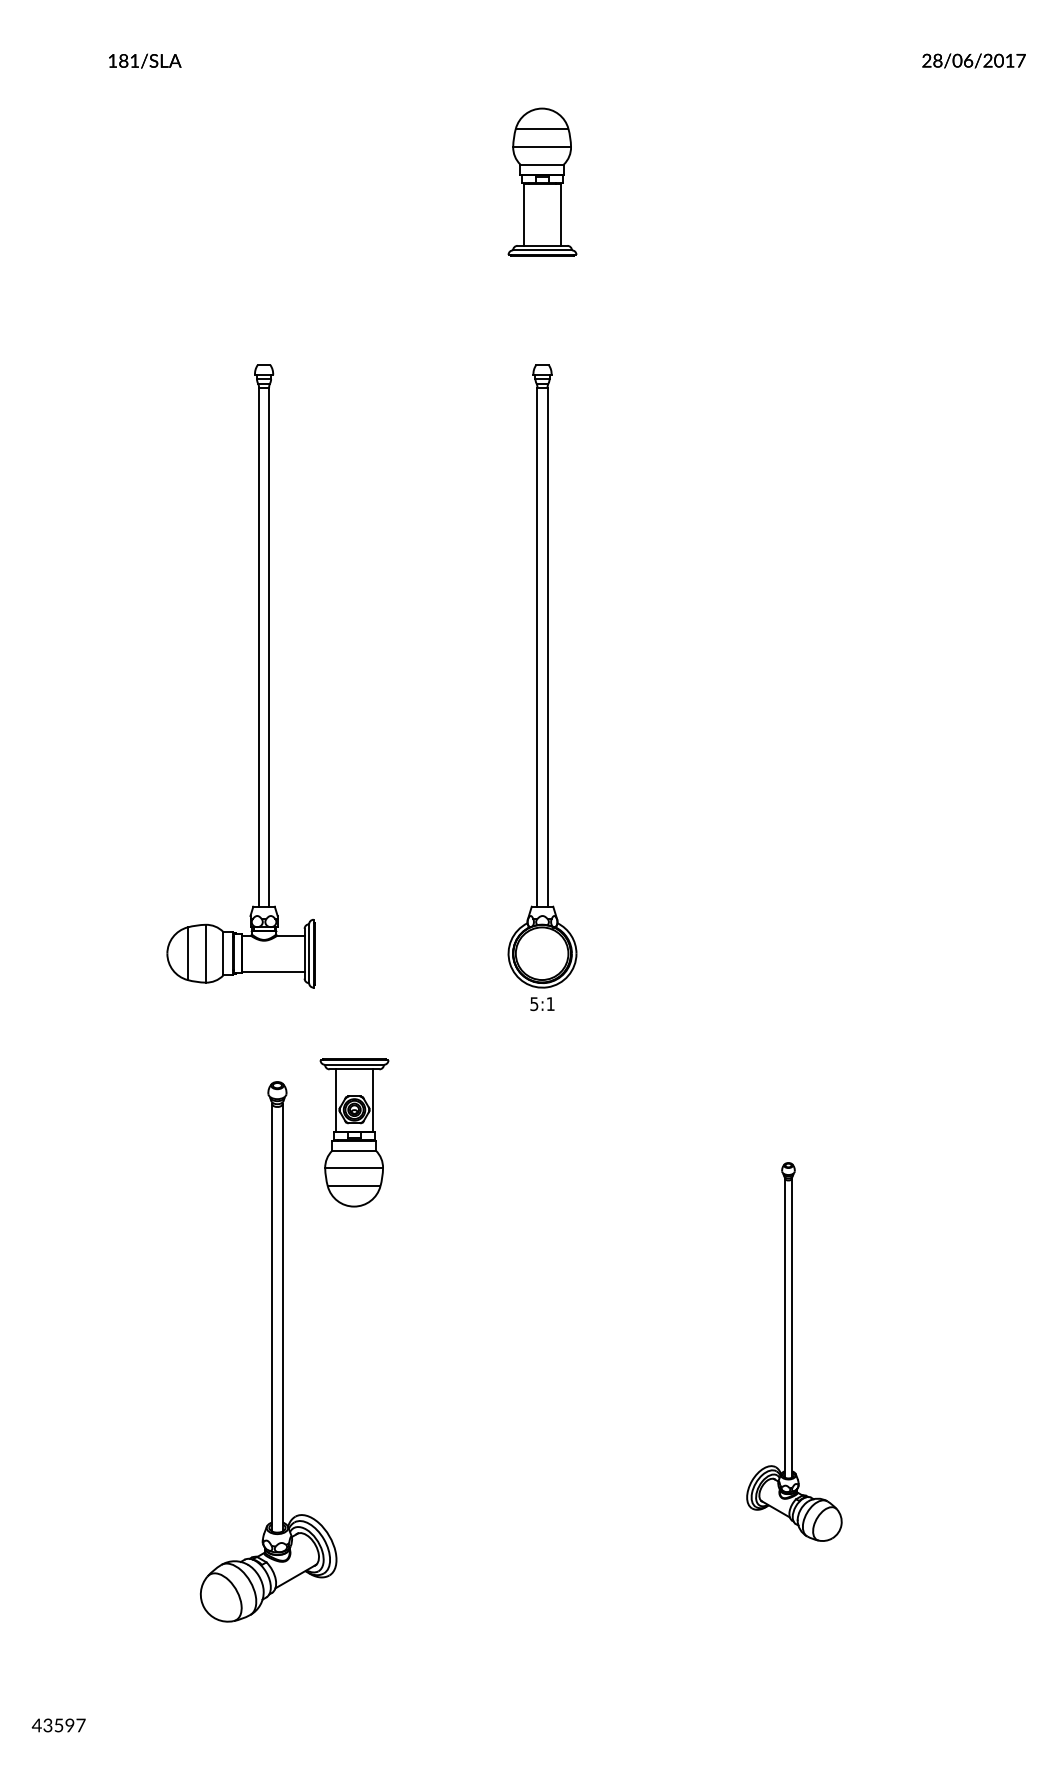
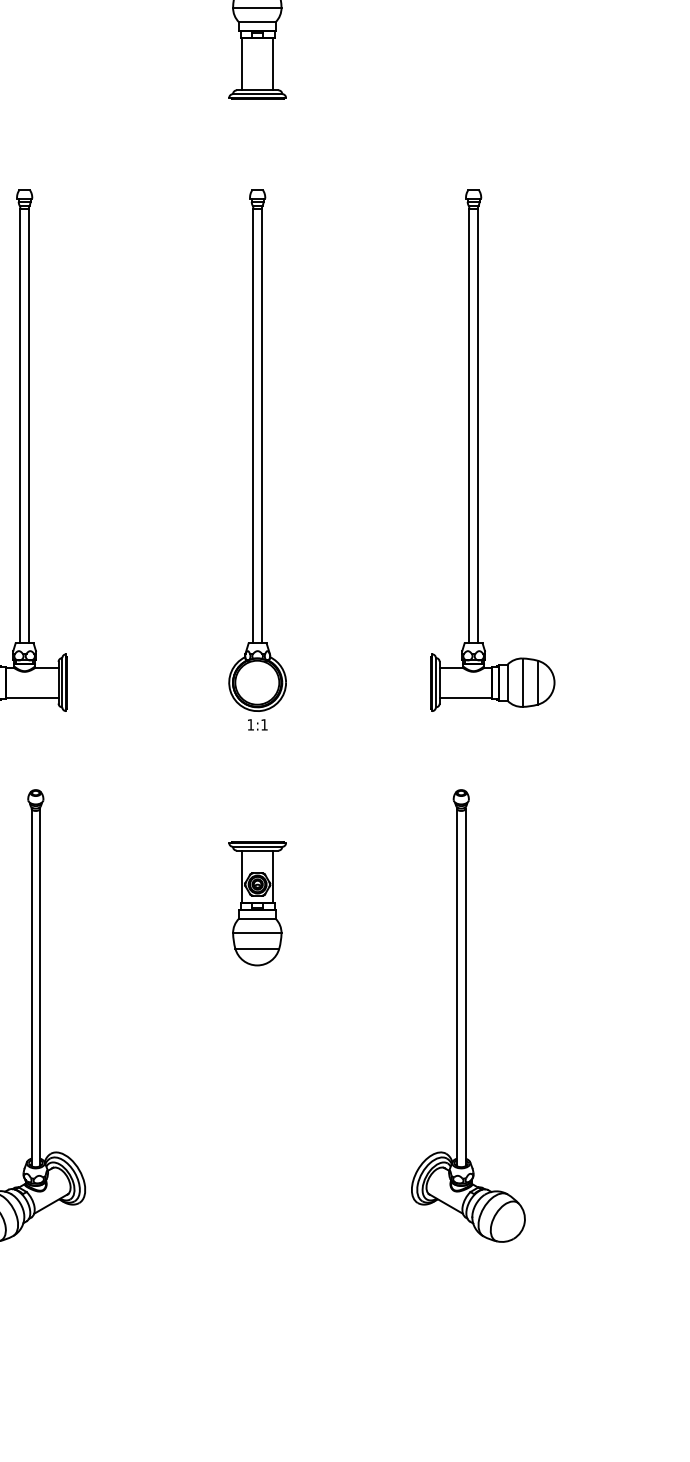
part: (806, 676) -> (478, 450), added
text: (534, 1004) -> (250, 725), 5:1 -> 1:1
part: (354, 1132) -> (257, 903), moved
part: (794, 1351) -> (468, 1015), size x1.43

